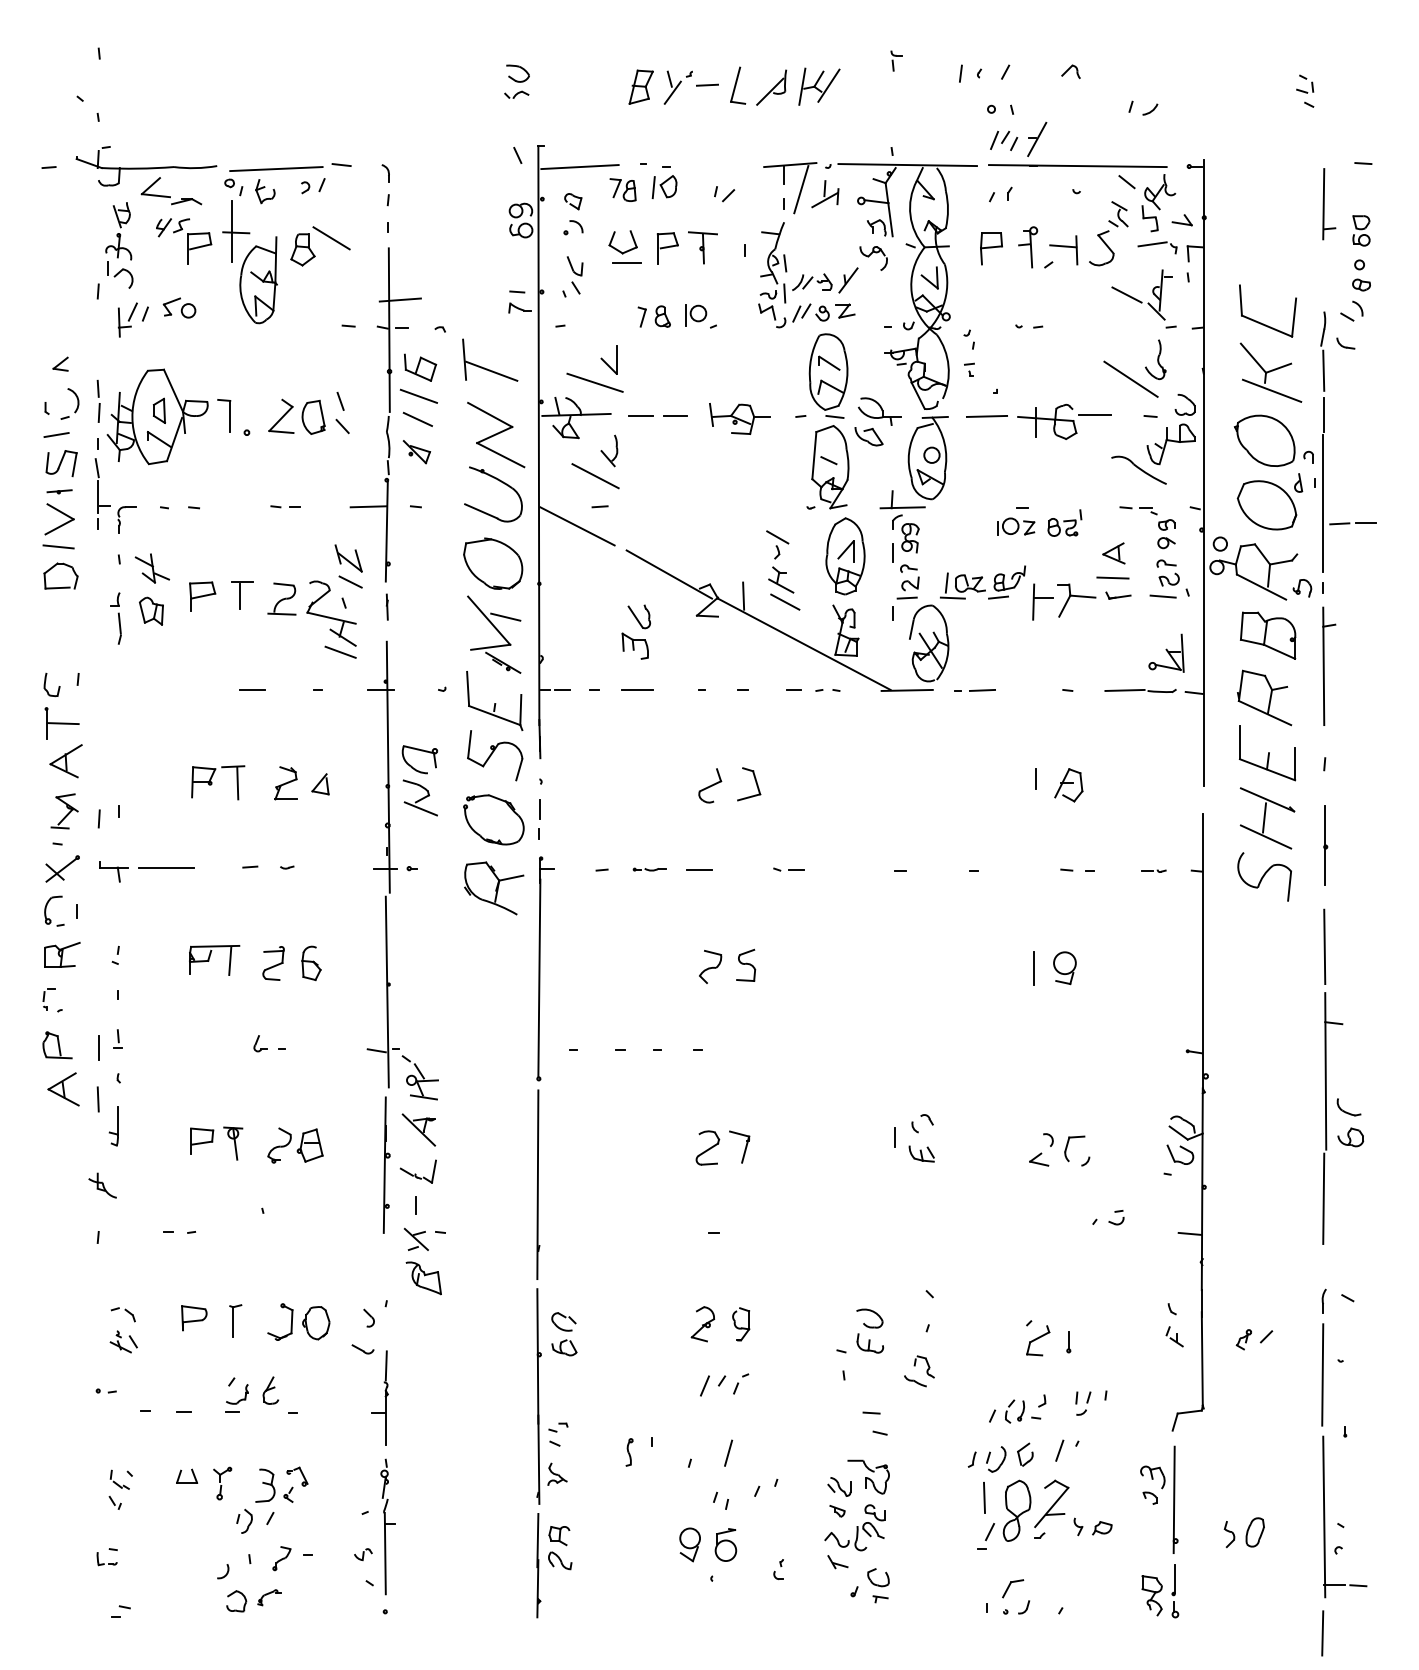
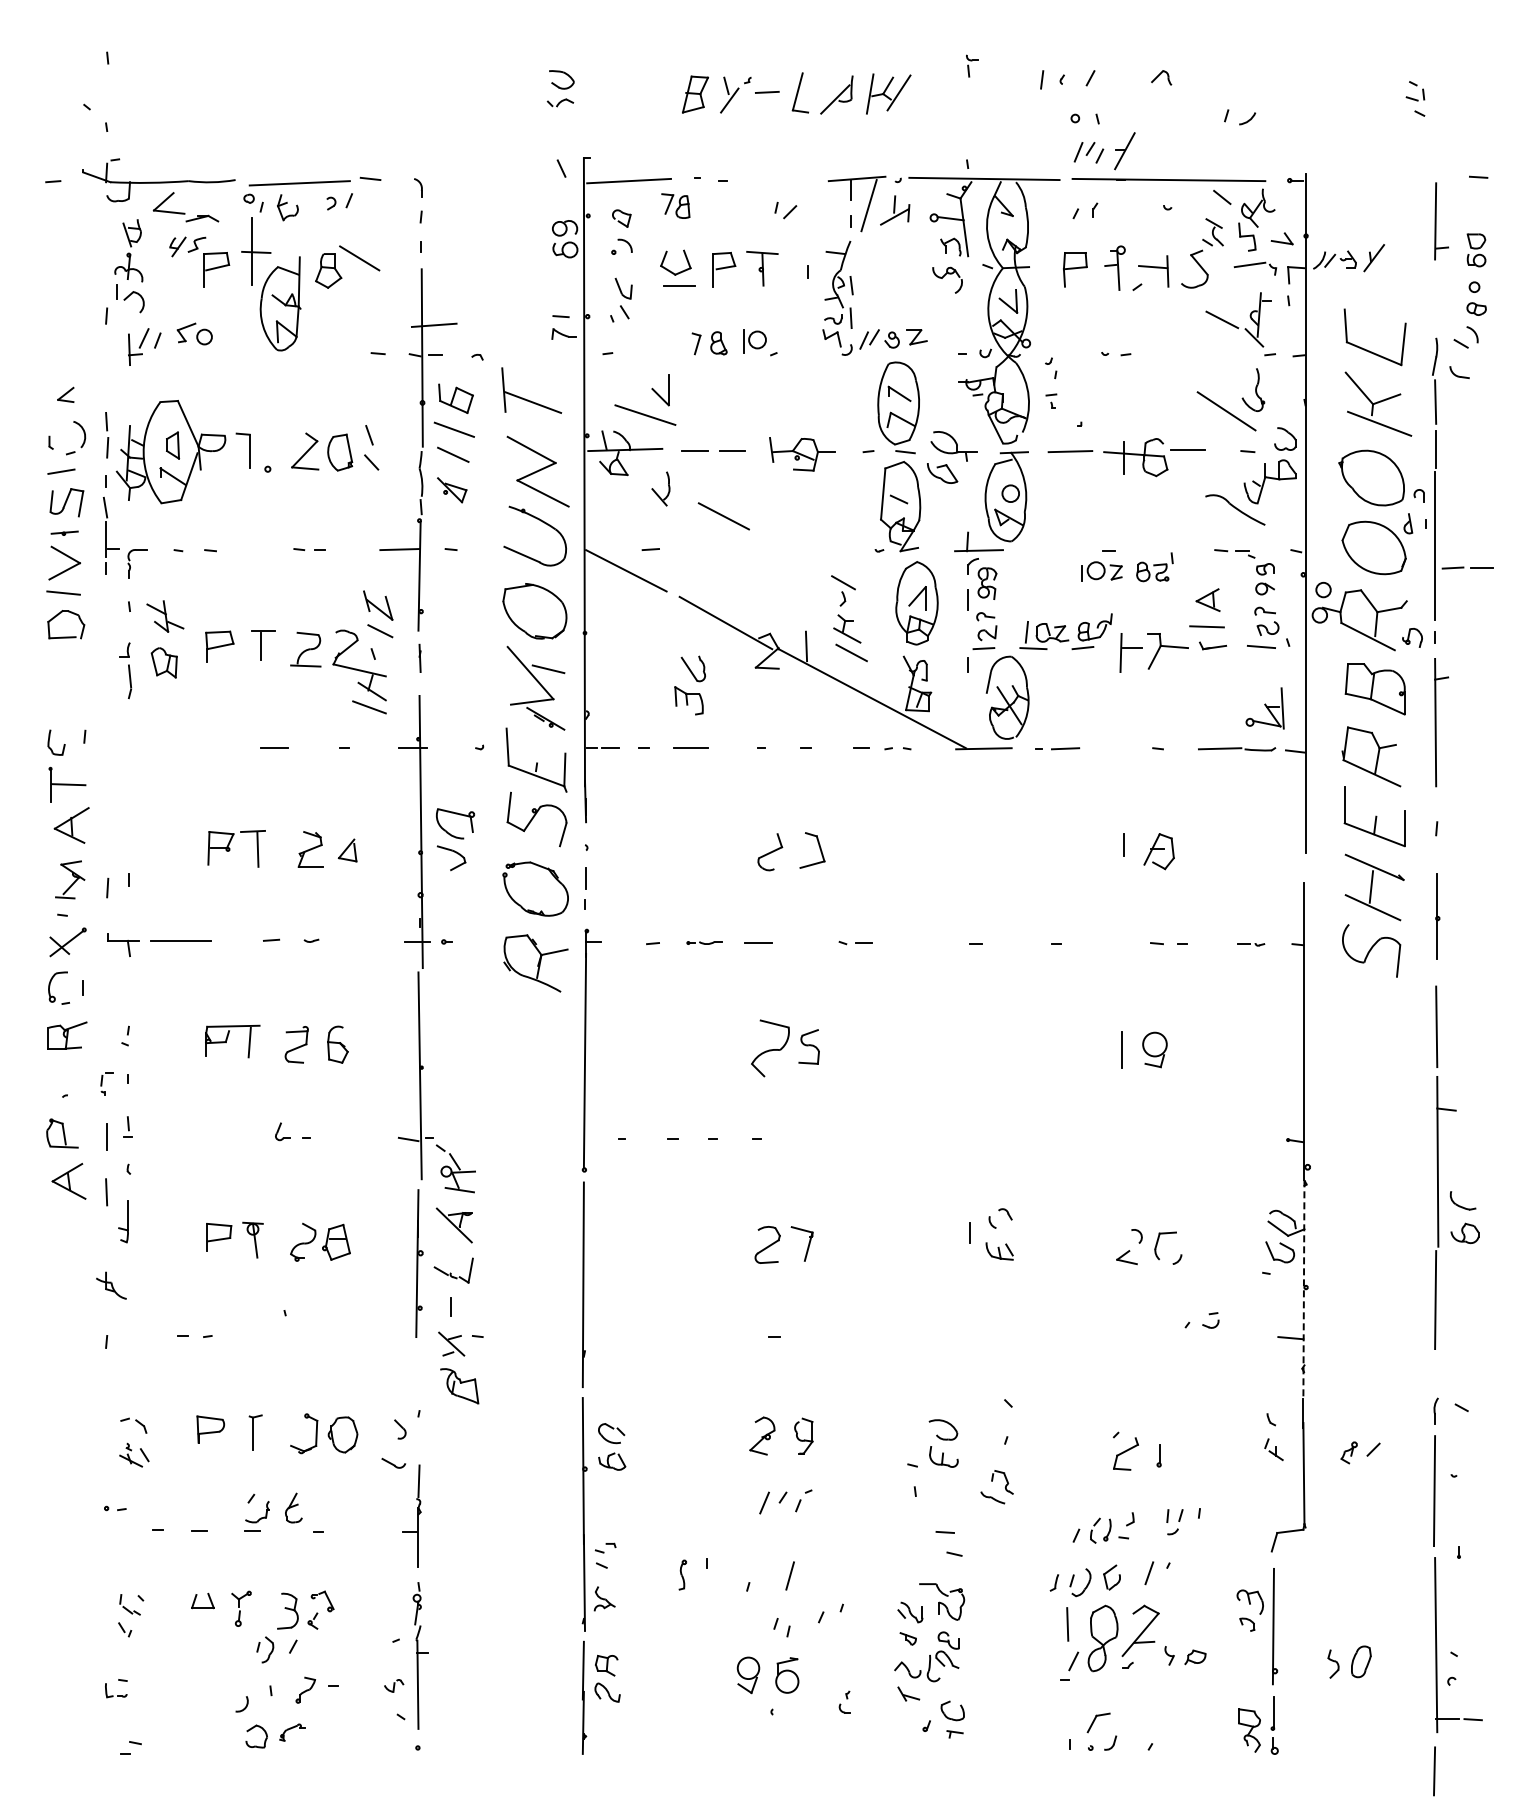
part: (664, 186) -> (720, 202), removed
part: (824, 280) -> (1348, 258), moved
line: (595, 476) -> (723, 516), moved
line: (420, 809) -> (456, 877), removed
part: (710, 966) -> (770, 1048), size x1.6
part: (48, 999) -> (106, 1083), moved
line: (1201, 1190) -> (1303, 1290), solid -> dashed

